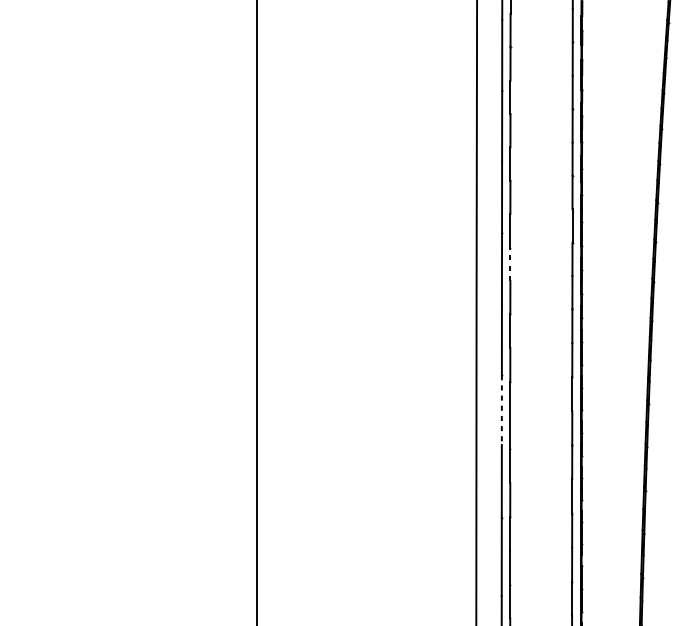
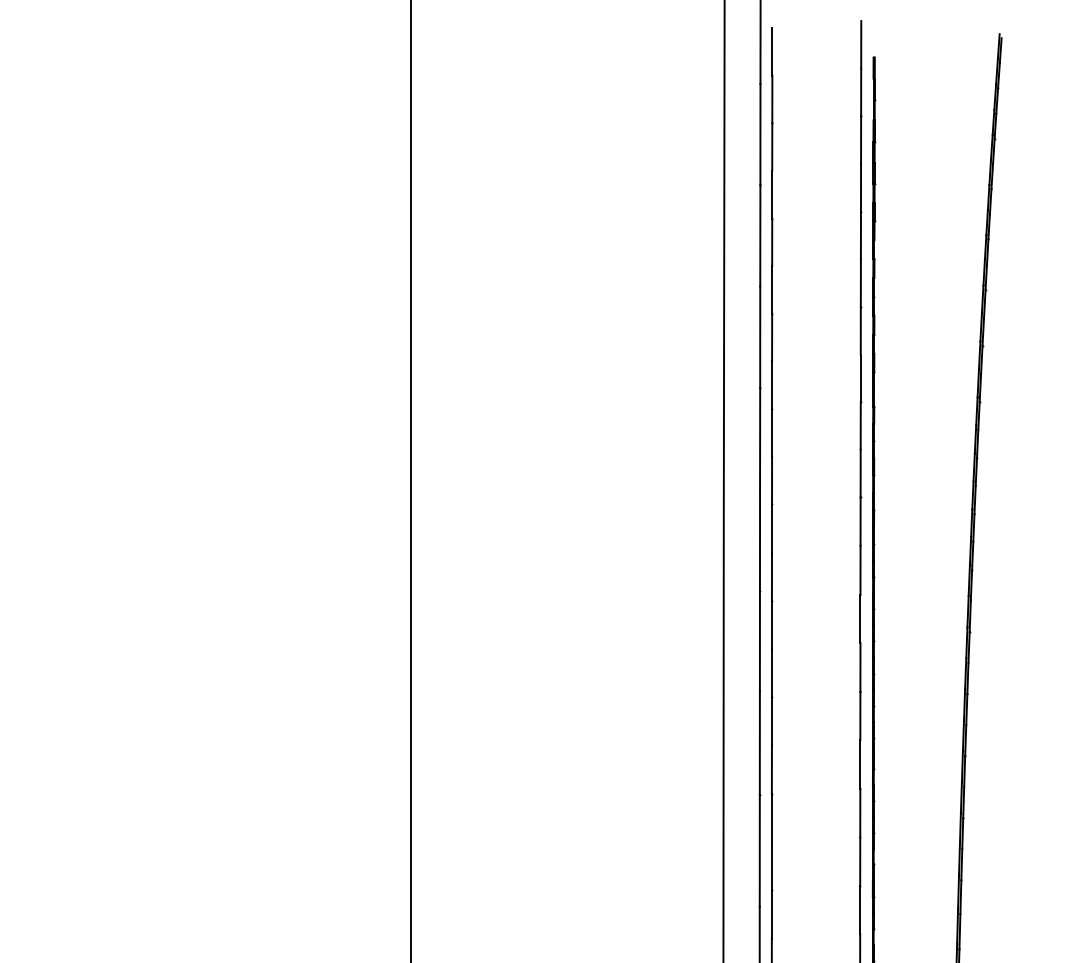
line: (510, 263) -> (772, 432), dashed -> solid
line: (501, 410) -> (759, 641), dashed -> solid

